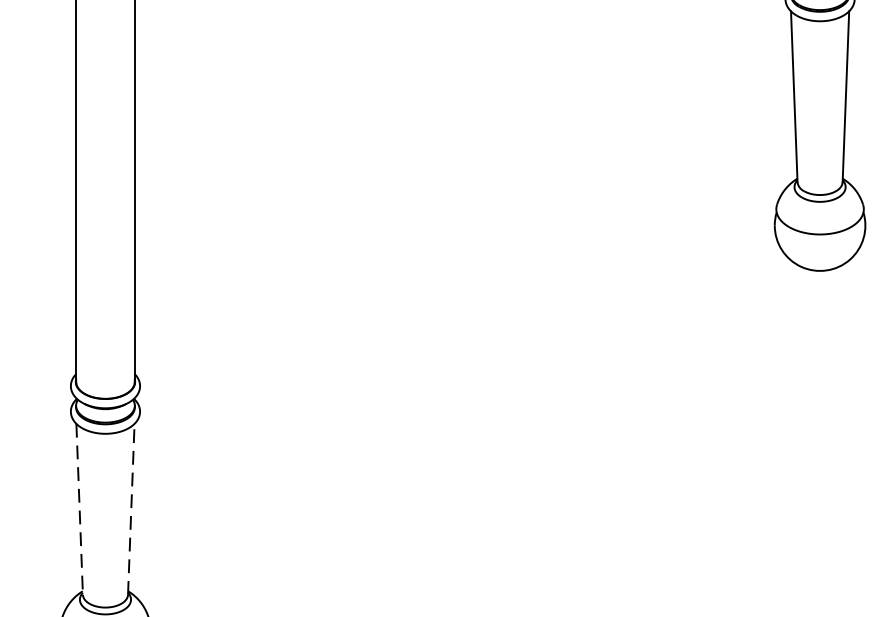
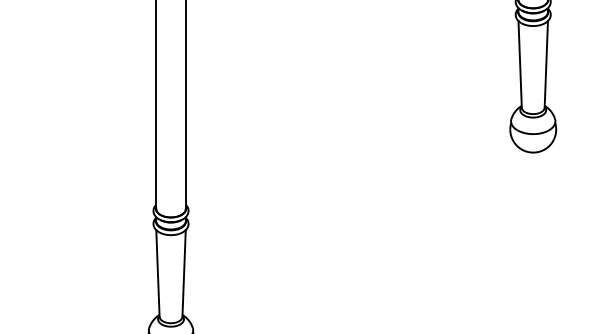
line: (132, 507) -> (184, 272), dashed -> solid
line: (78, 509) -> (157, 273), dashed -> solid

